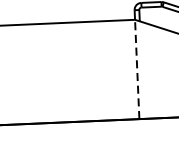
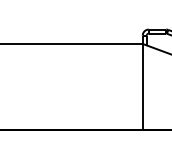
line: (136, 68) -> (142, 86), dashed -> solid

